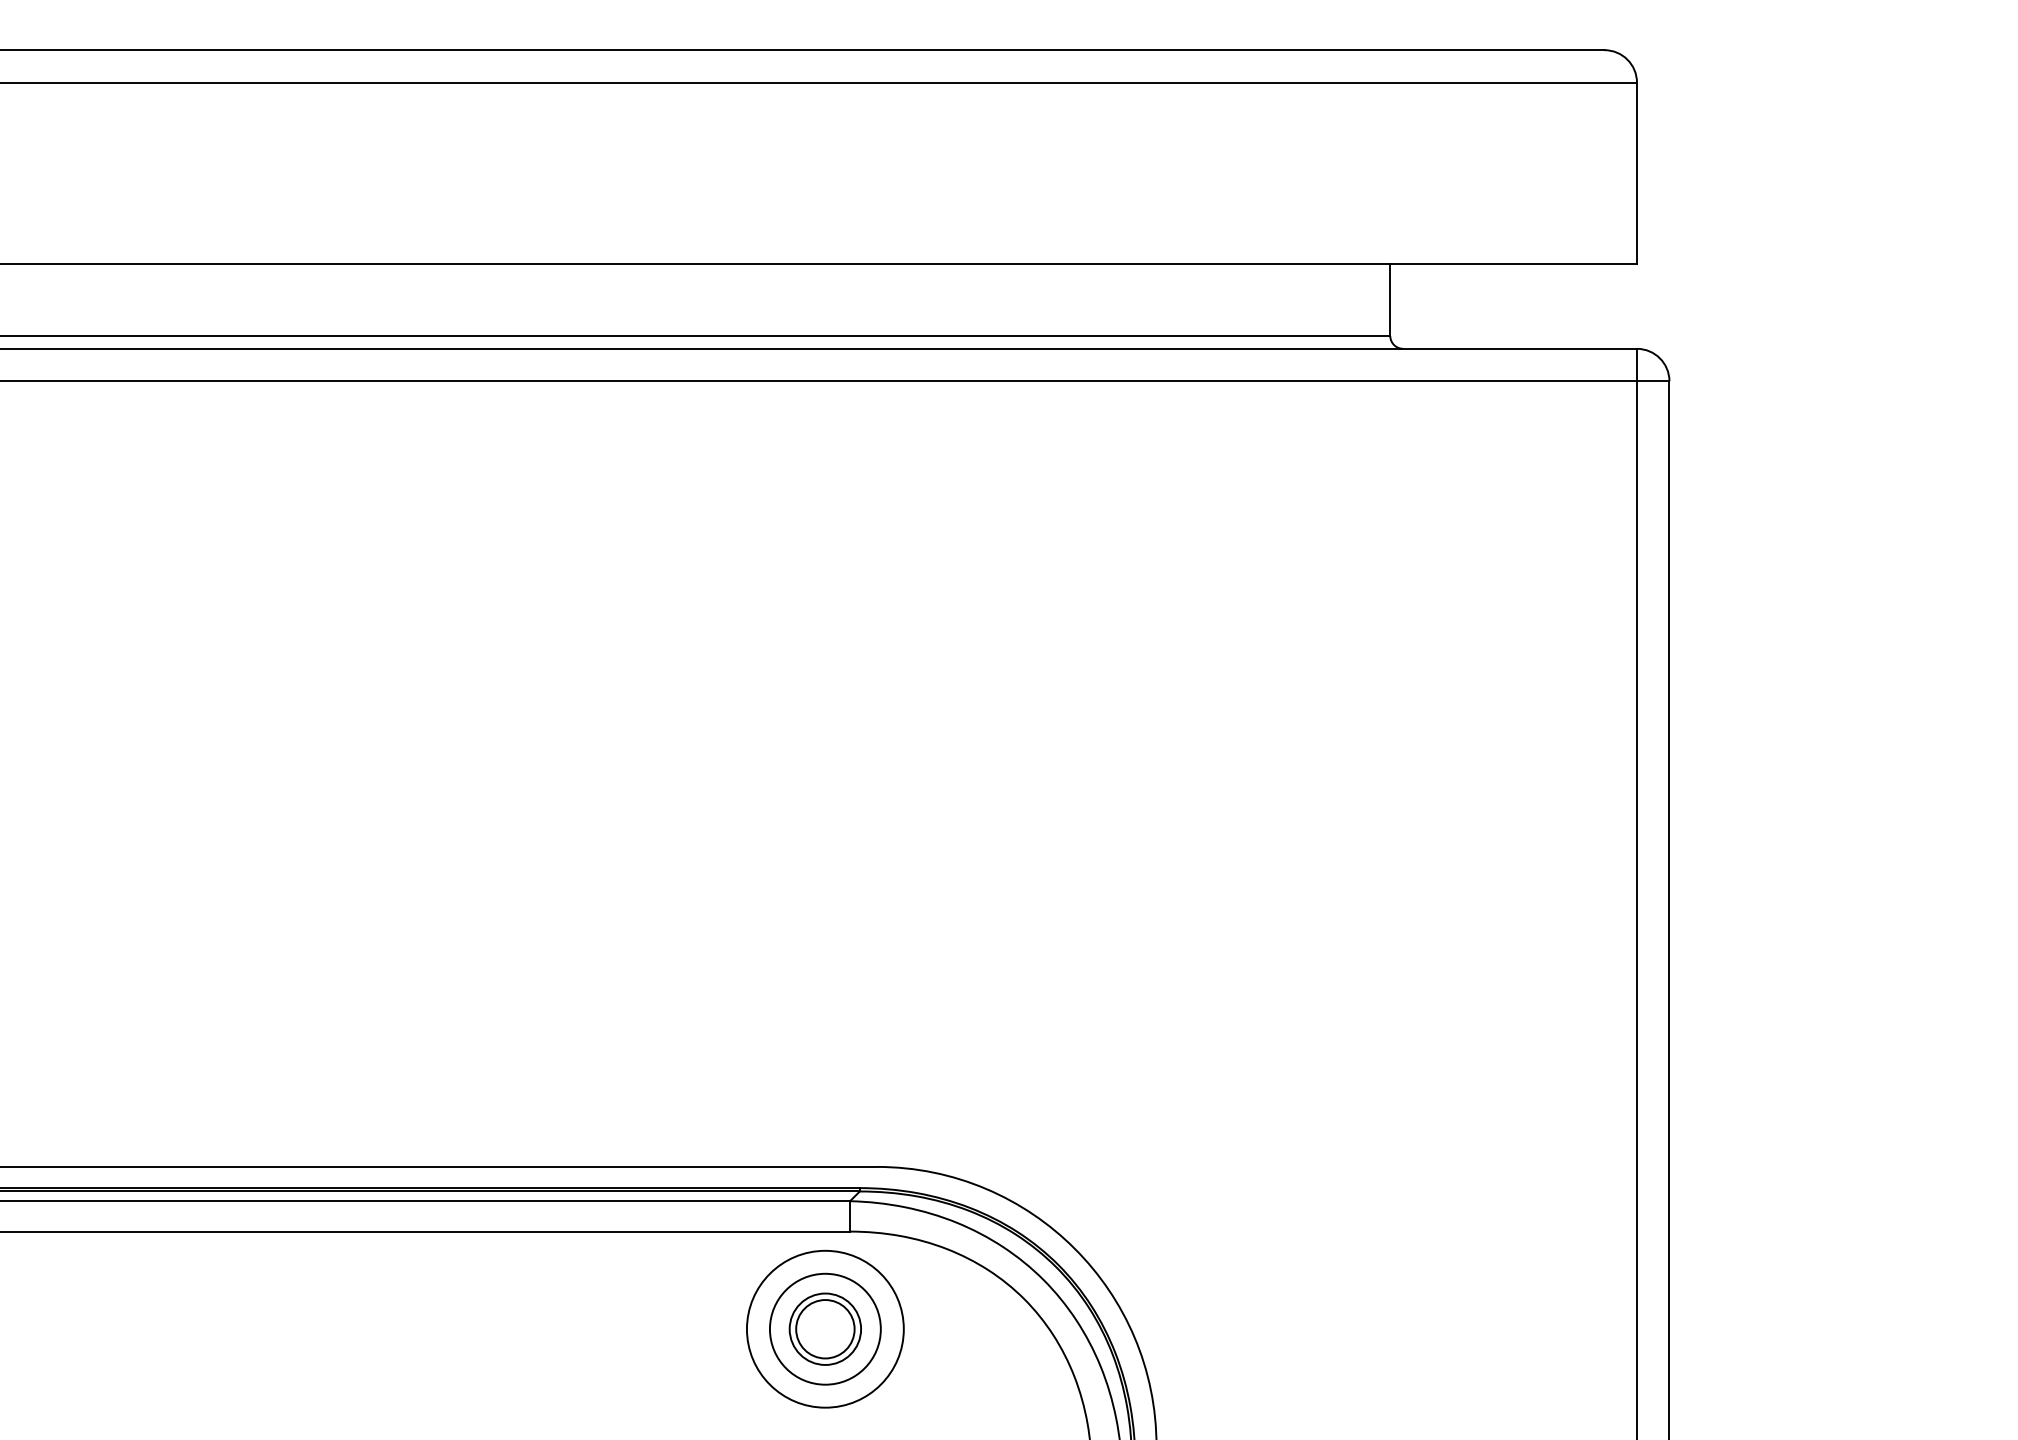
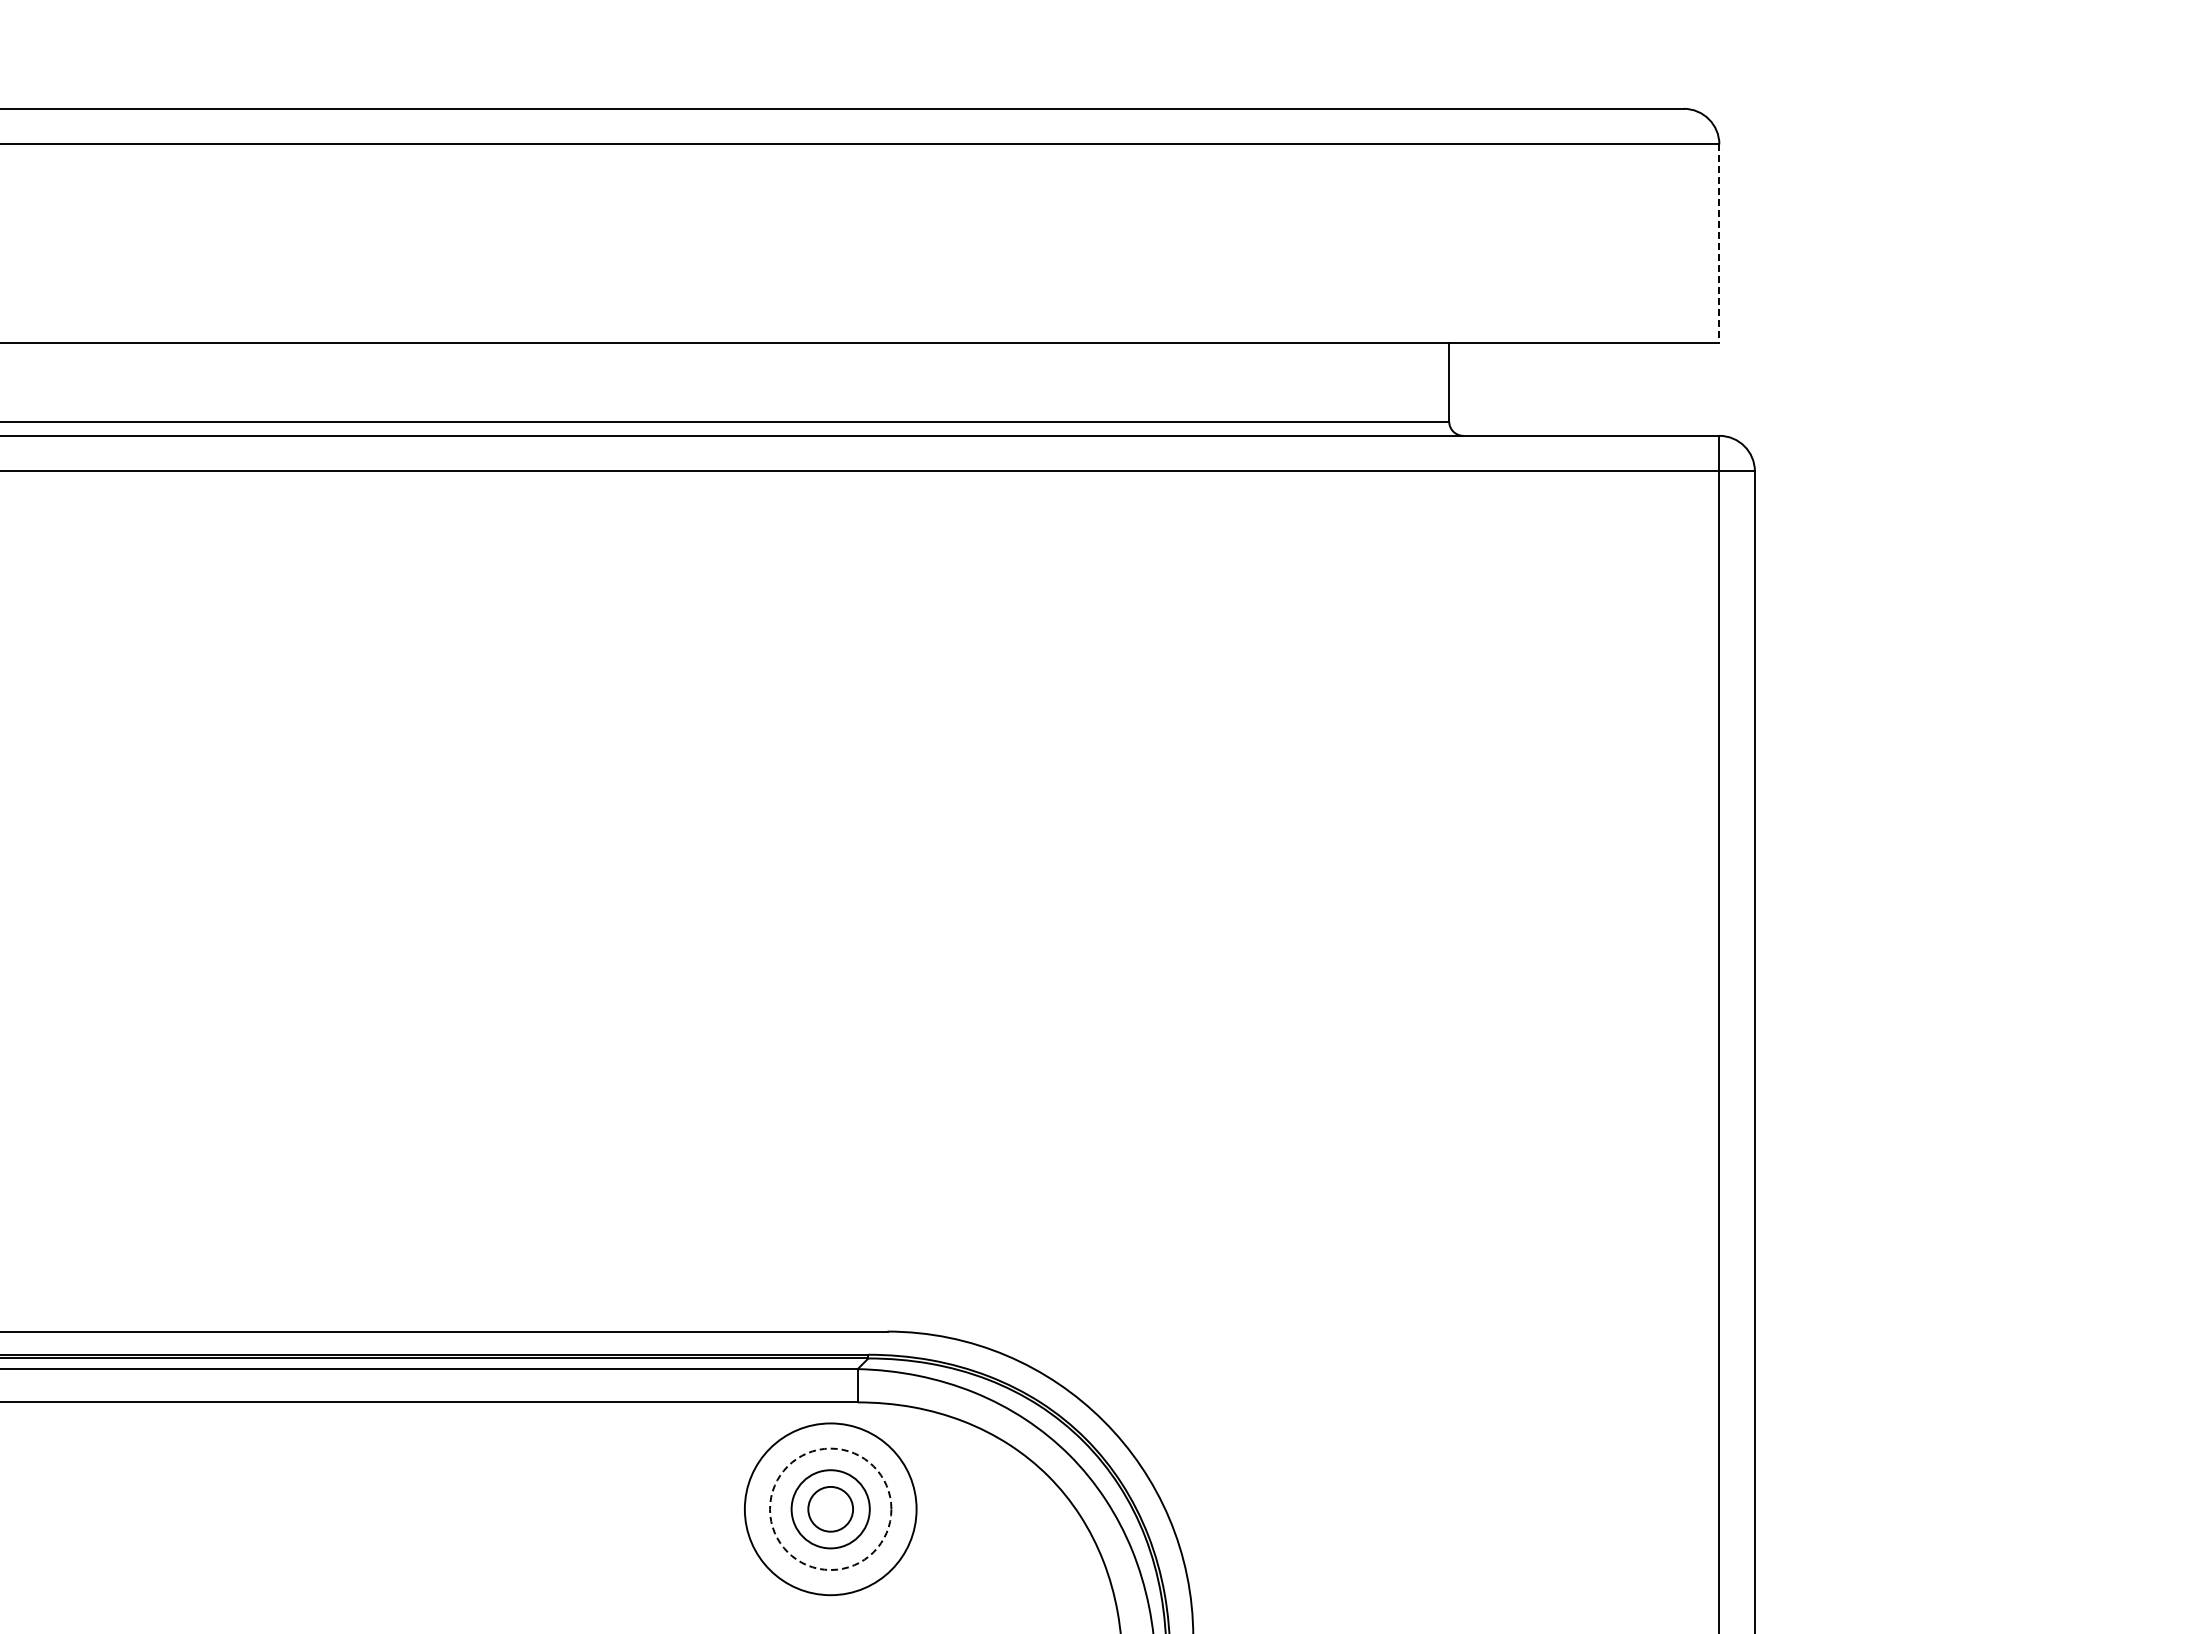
line: (1637, 173) -> (1719, 243), solid -> dashed
circle: (825, 1329) -> (830, 1509), size x0.7
circle: (825, 1329) -> (830, 1509), solid -> dashed

